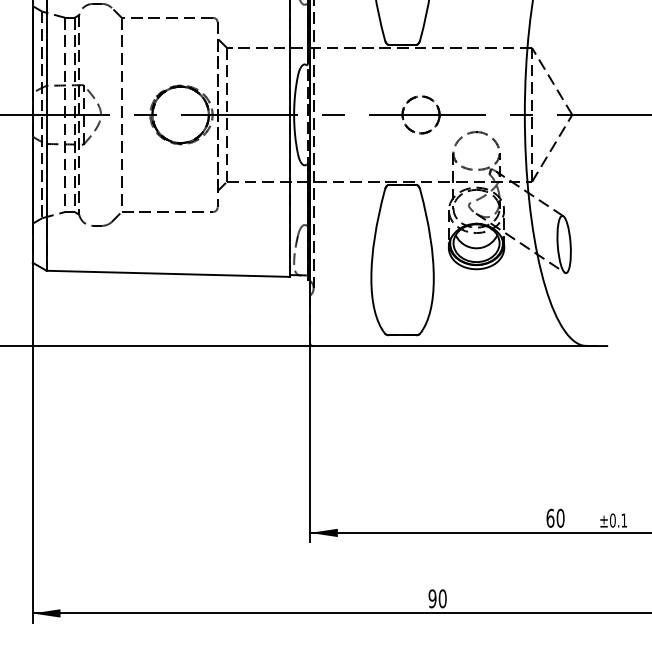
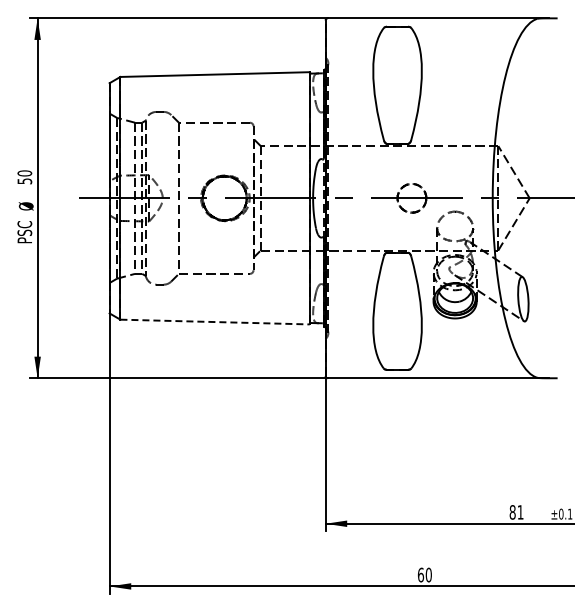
line: (168, 274) -> (215, 322), solid -> dashed
text: (555, 518) -> (516, 512), 60 -> 81
text: (432, 598) -> (420, 574), 90 -> 60

